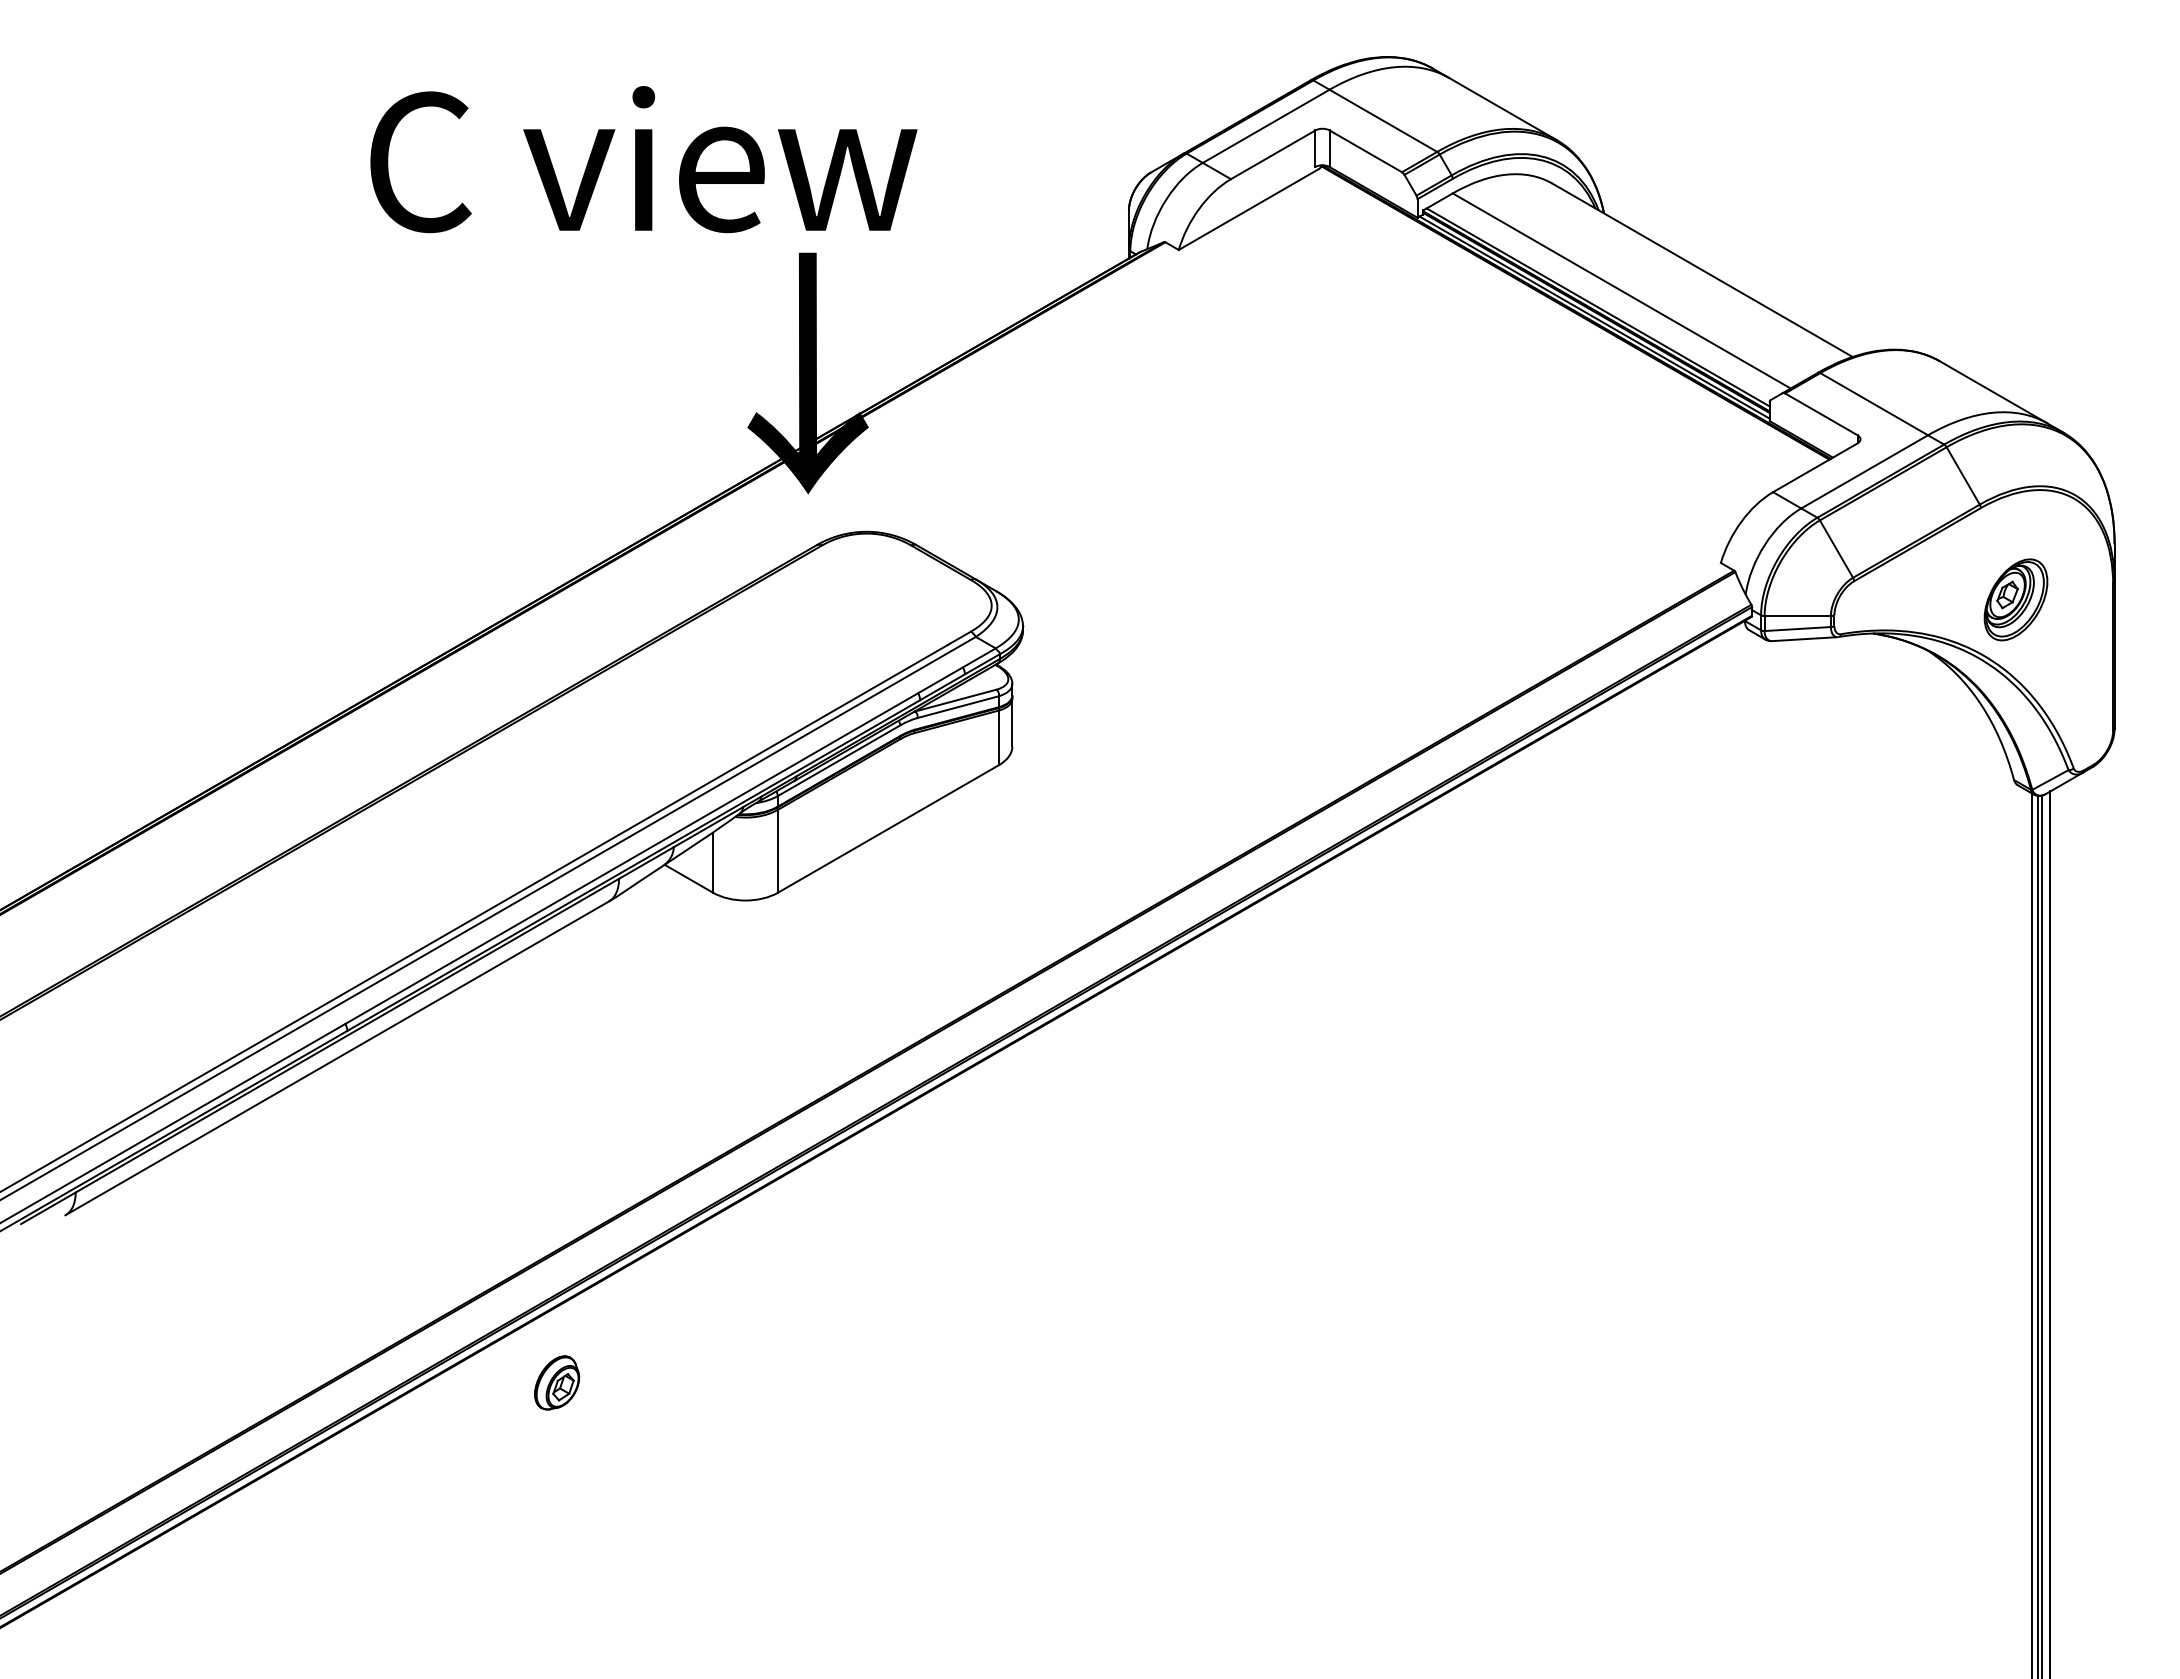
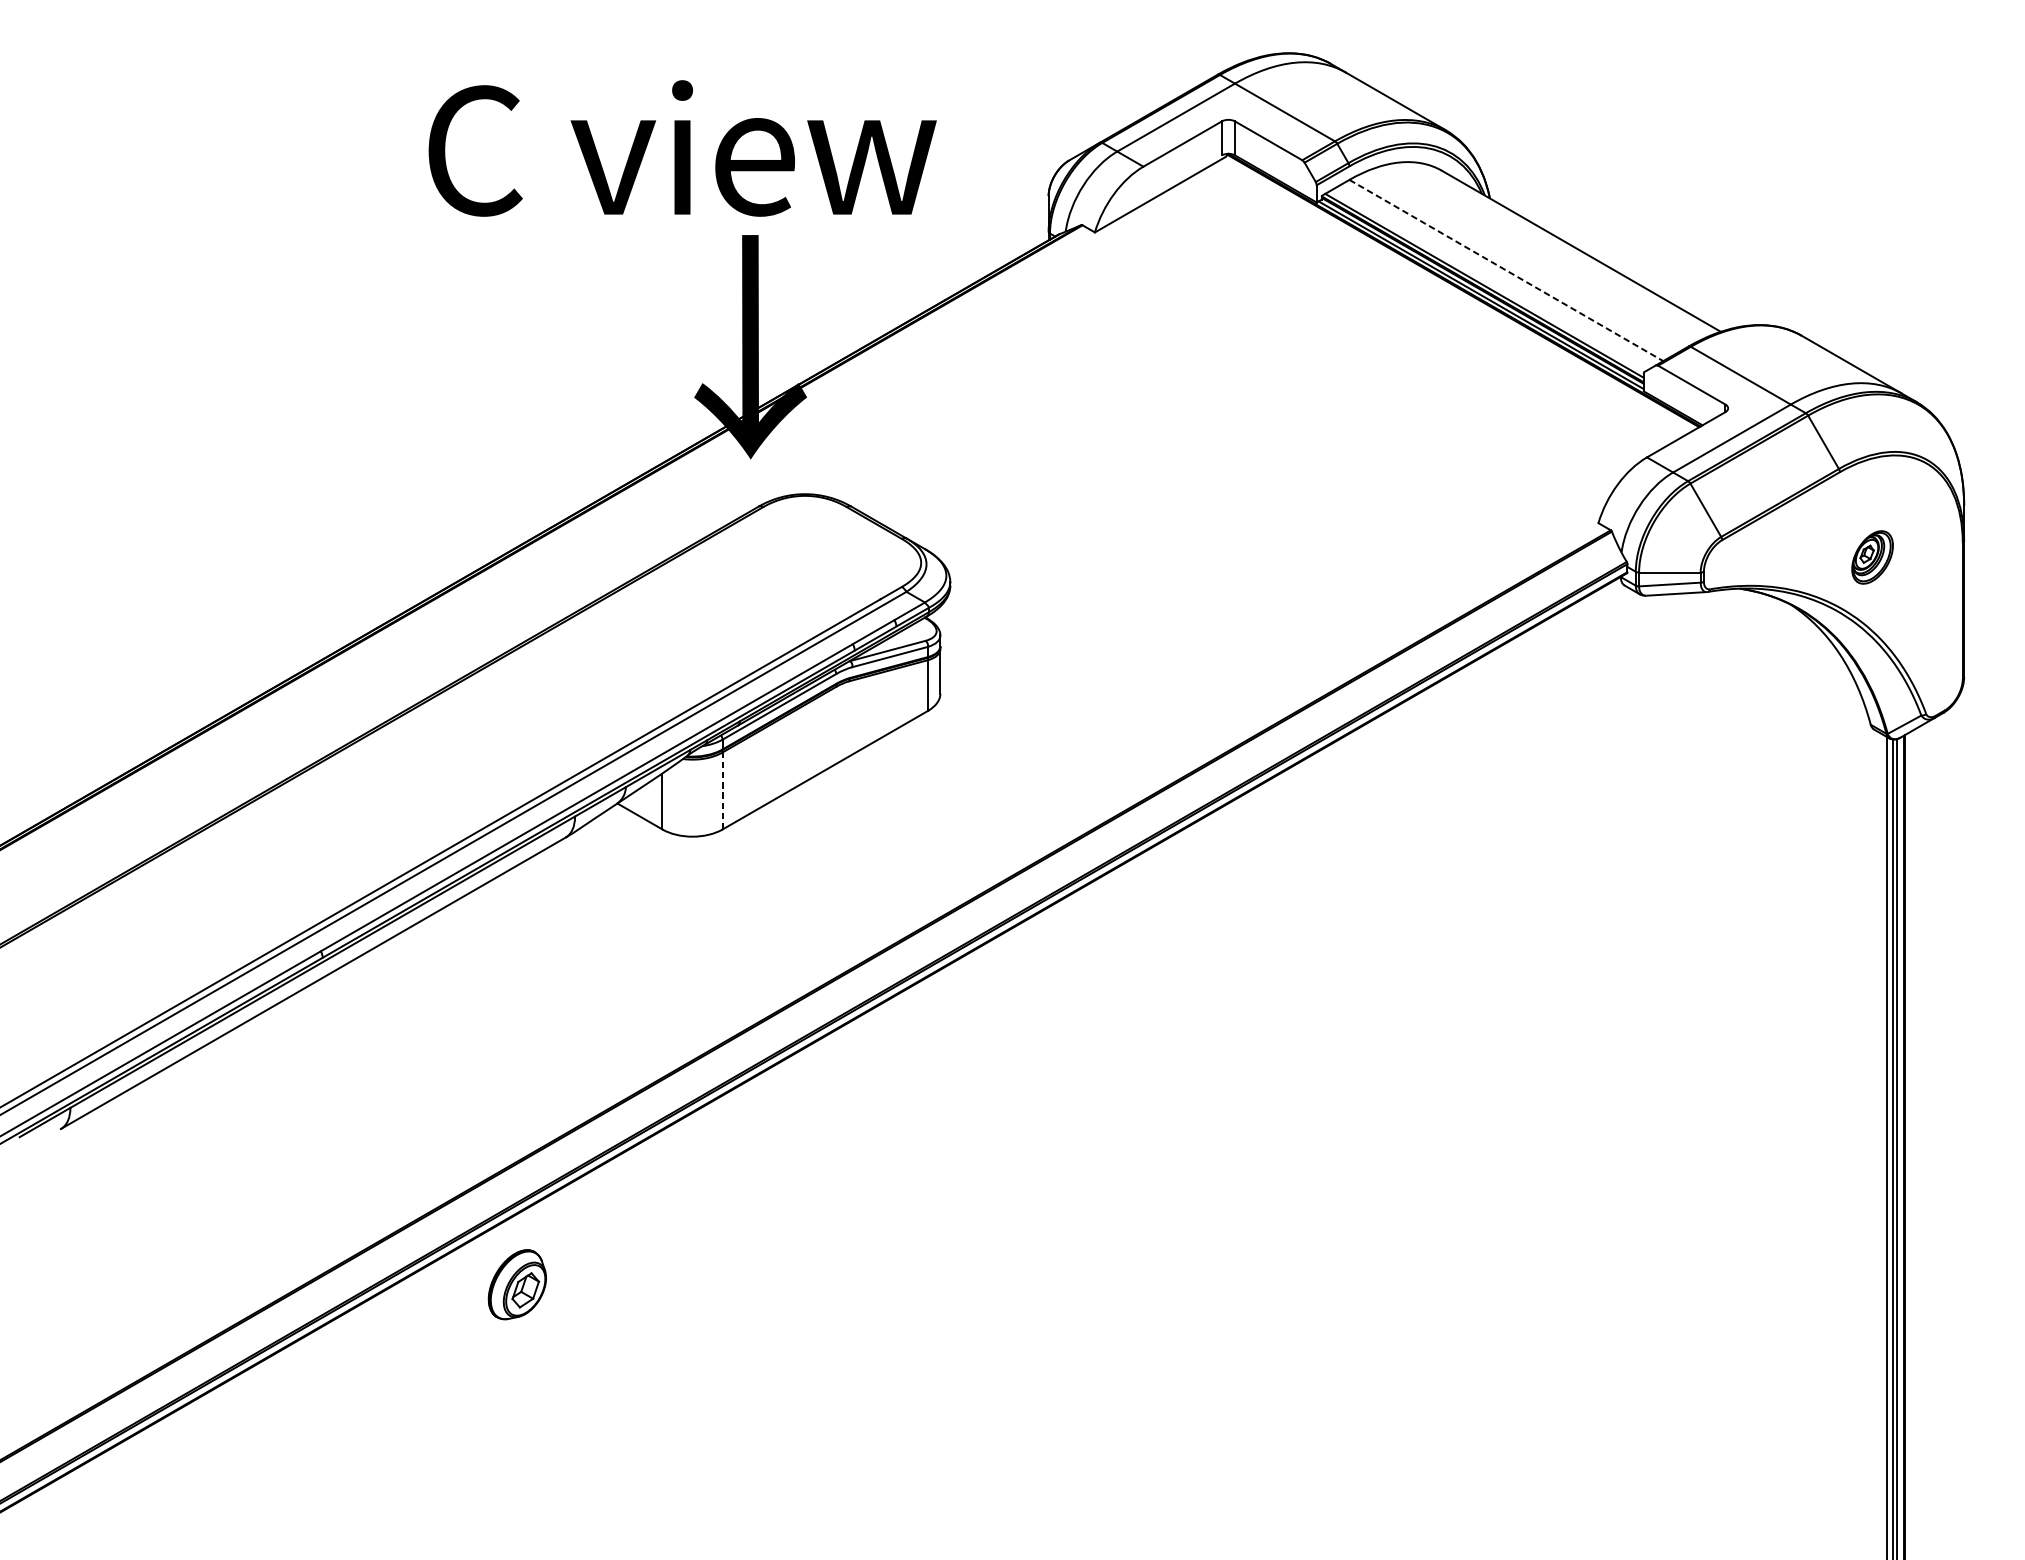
text: (643, 159) -> (682, 148), moved
line: (1622, 291) -> (1507, 271), solid -> dashed
part: (2015, 599) -> (1872, 557), size x0.7
line: (777, 850) -> (722, 790), solid -> dashed
part: (557, 1382) -> (517, 1284), size x1.4

